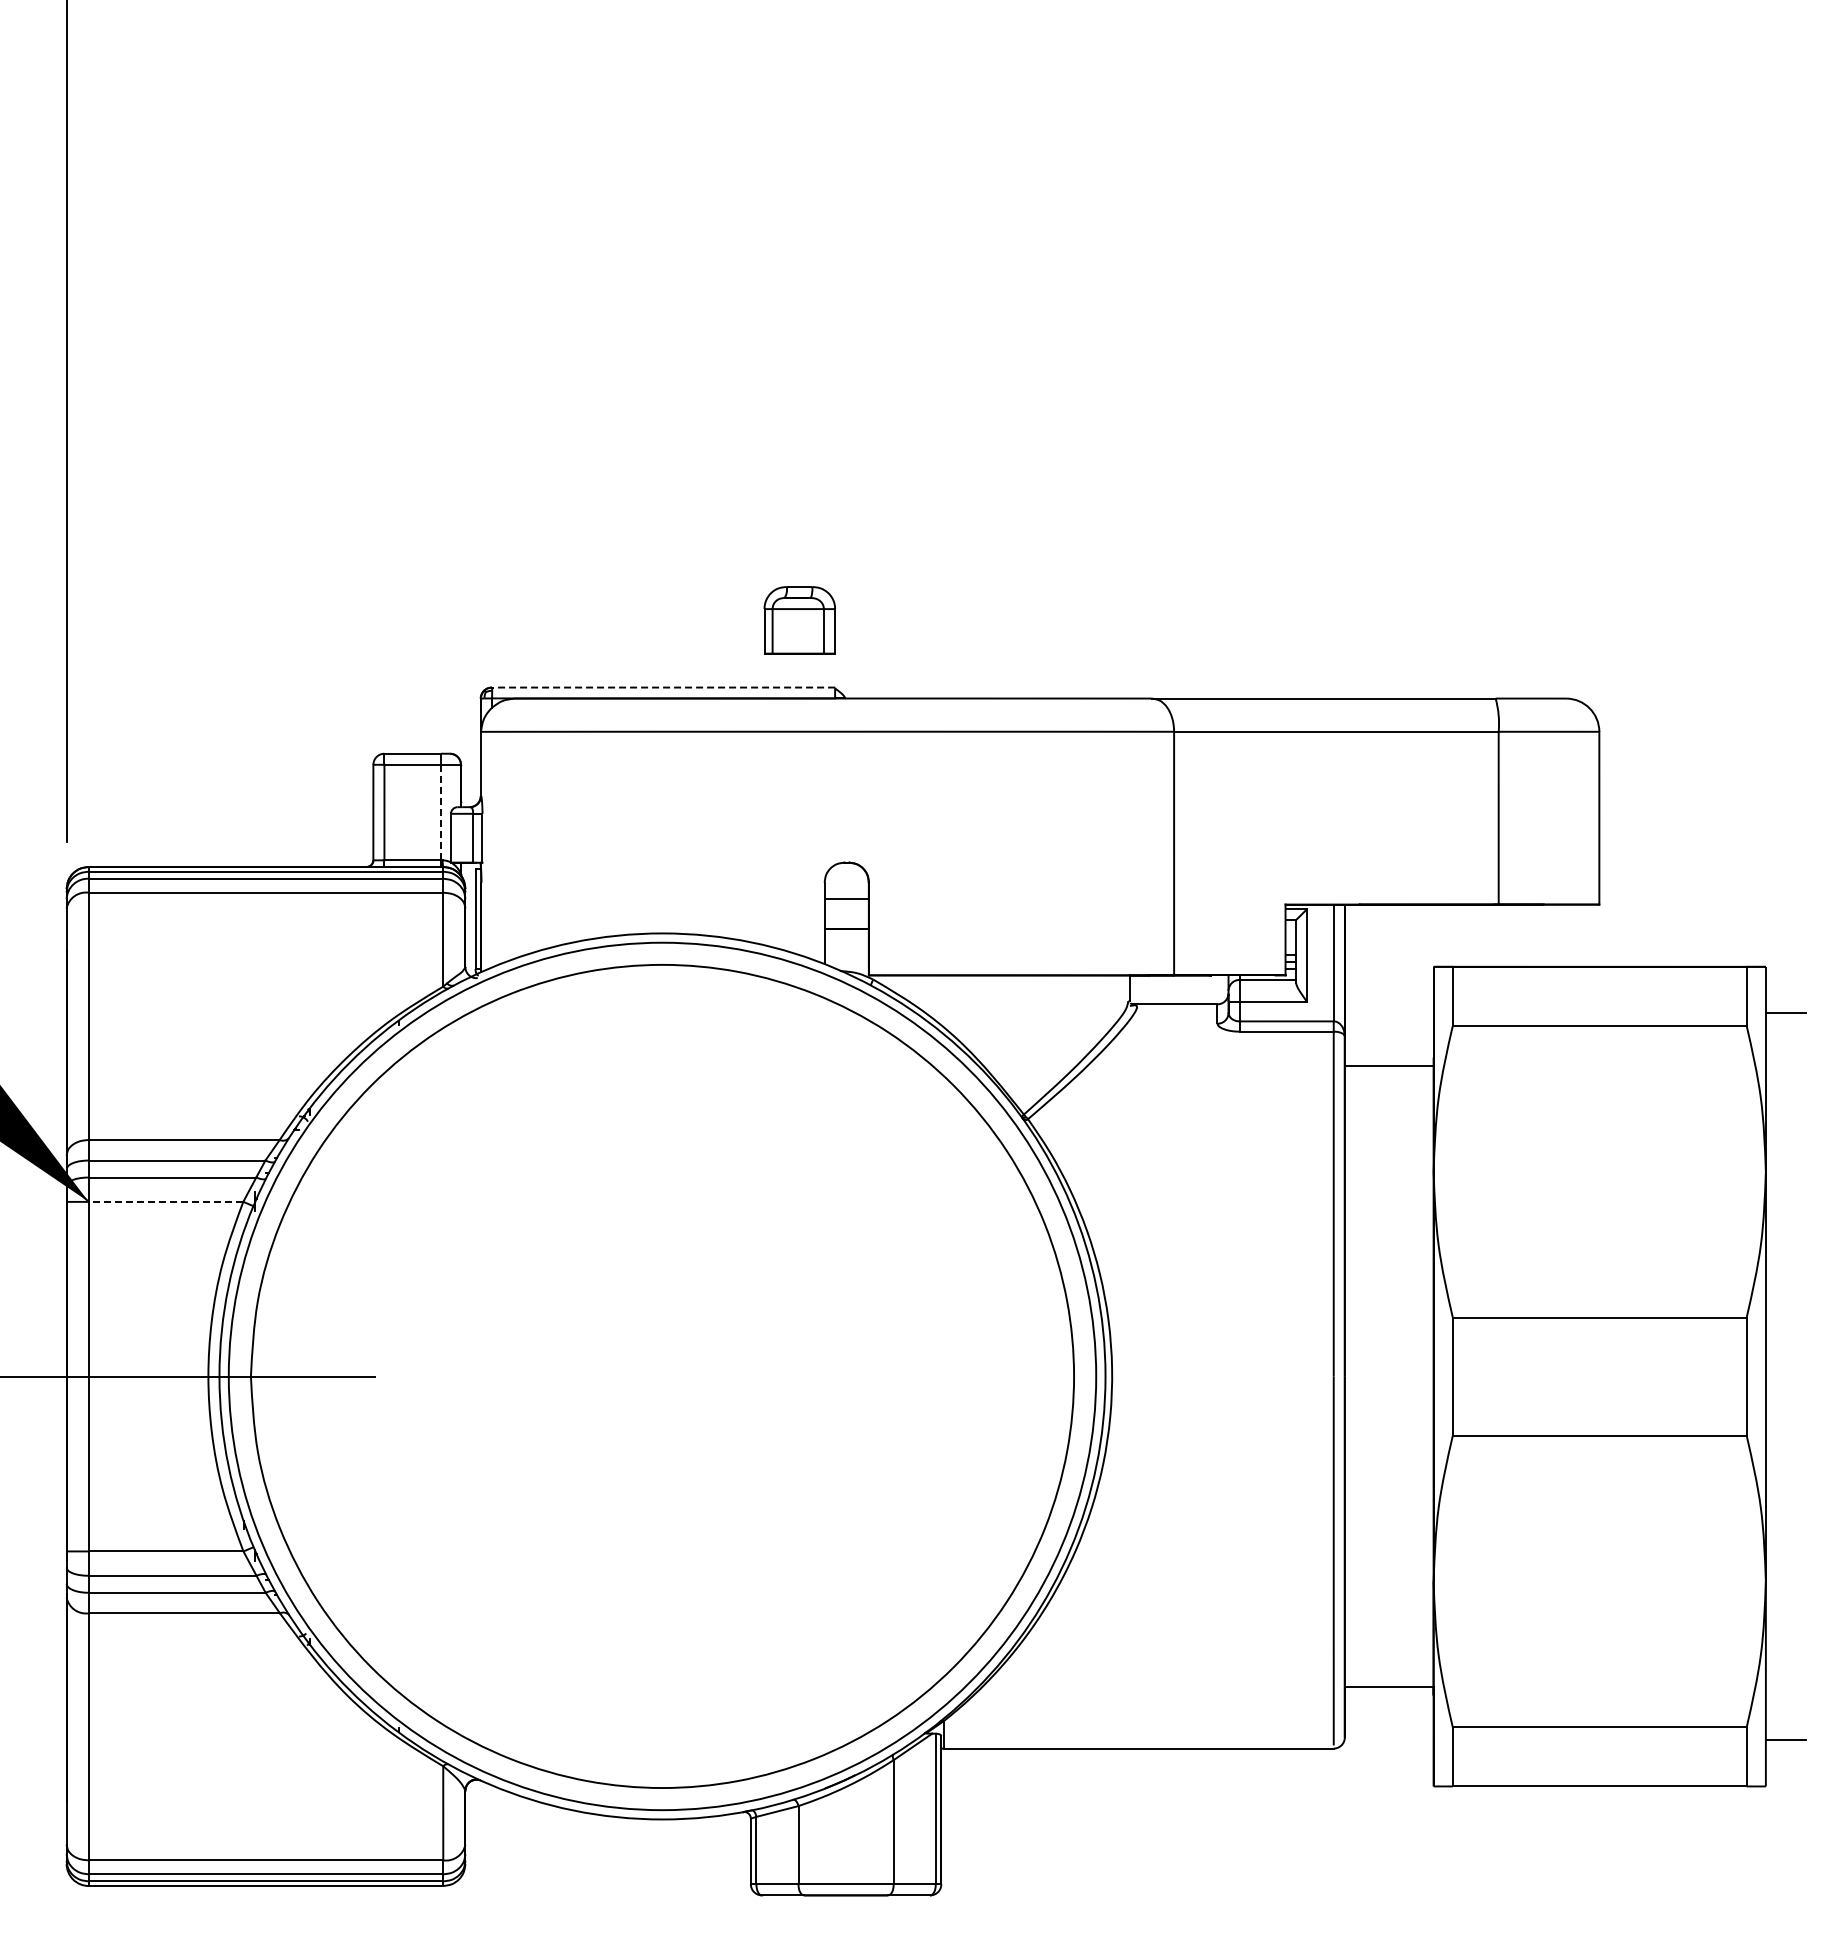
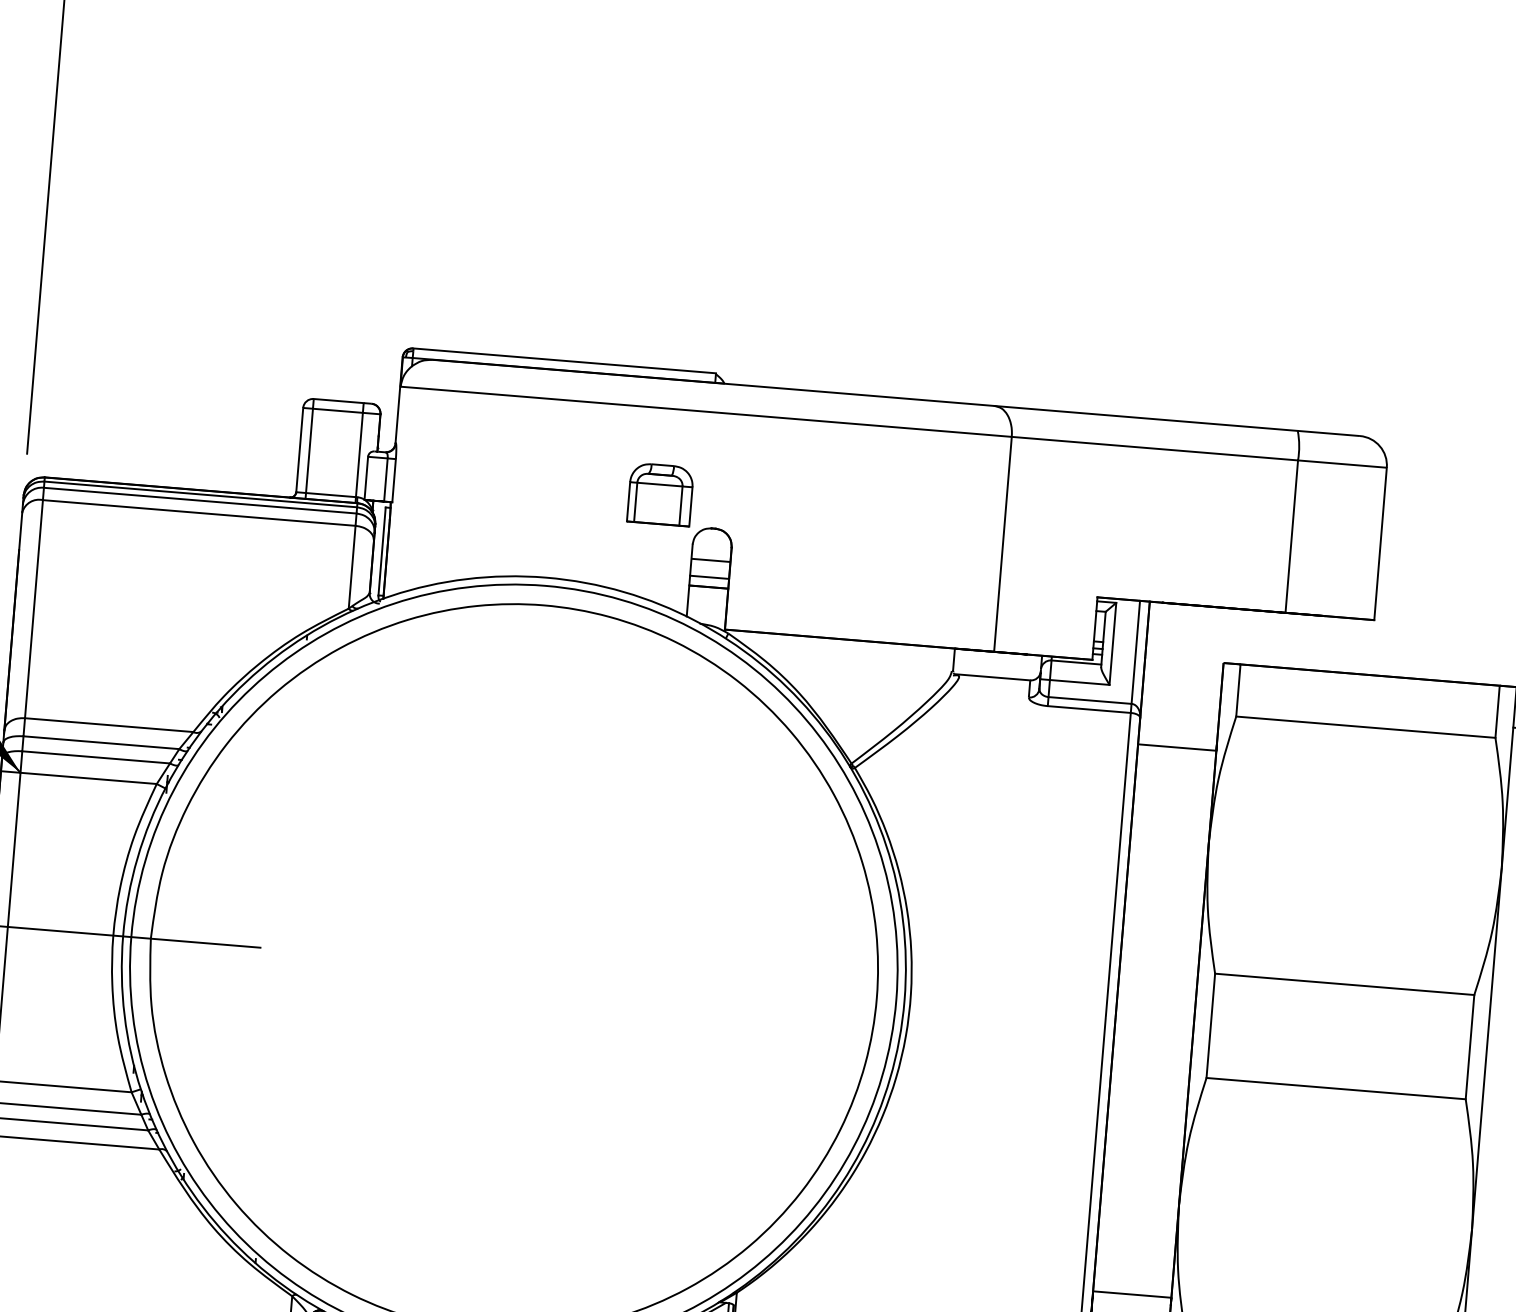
part: (799, 620) -> (660, 494), moved
line: (663, 687) -> (564, 360), dashed -> solid
line: (441, 812) -> (359, 454), dashed -> solid
line: (846, 917) -> (709, 576), added
line: (165, 1201) -> (88, 778), dashed -> solid

